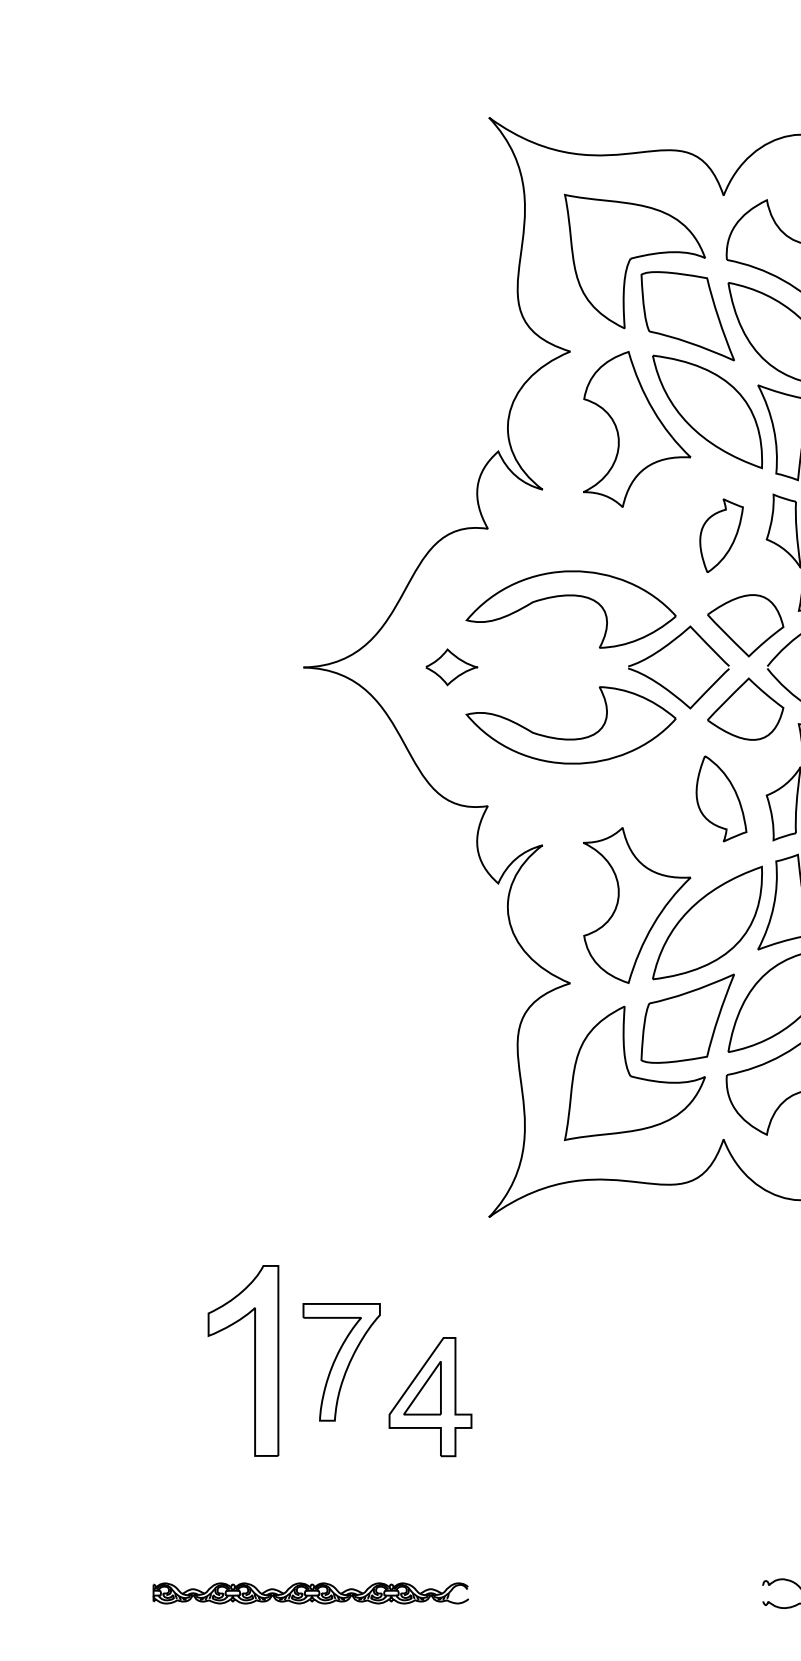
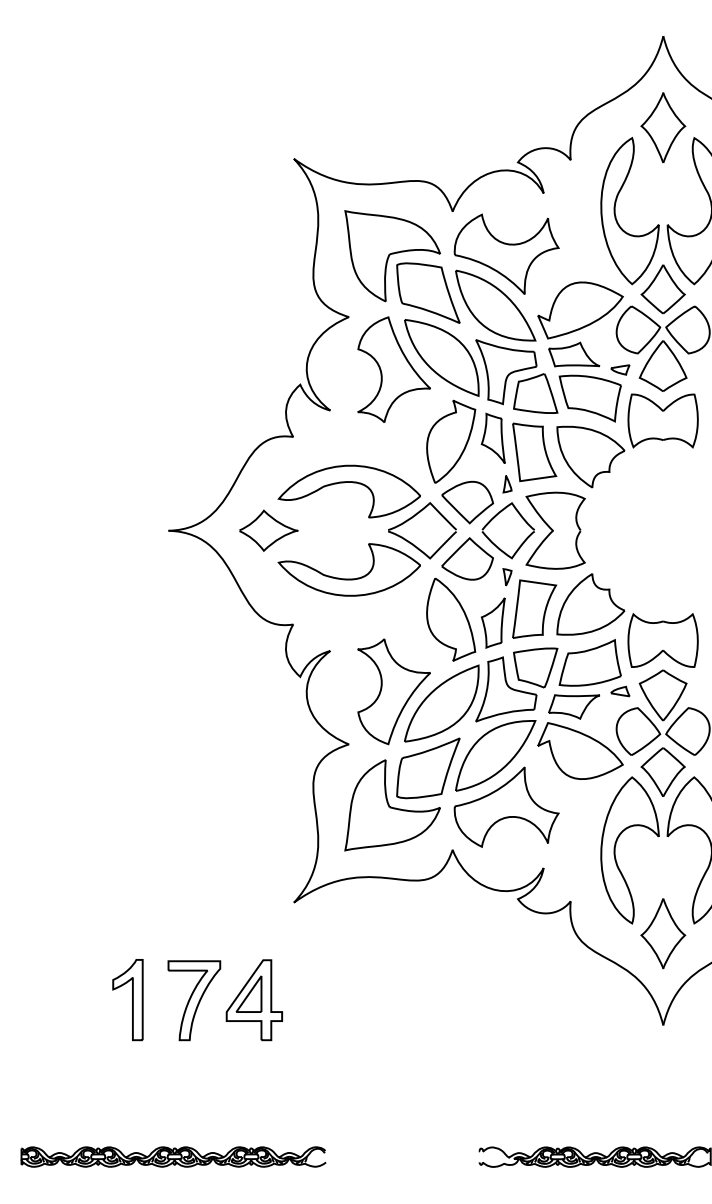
part: (721, 535) -> (451, 441), size x1.67
part: (451, 667) -> (268, 530), size x1.67
part: (721, 798) -> (451, 619), size x1.43
part: (242, 1362) -> (127, 1000), size x0.62
part: (429, 1397) -> (253, 1000), moved
part: (310, 1592) -> (173, 1156), size x1.43

